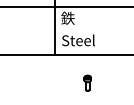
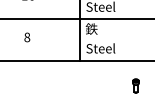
part: (87, 82) -> (135, 85), moved

